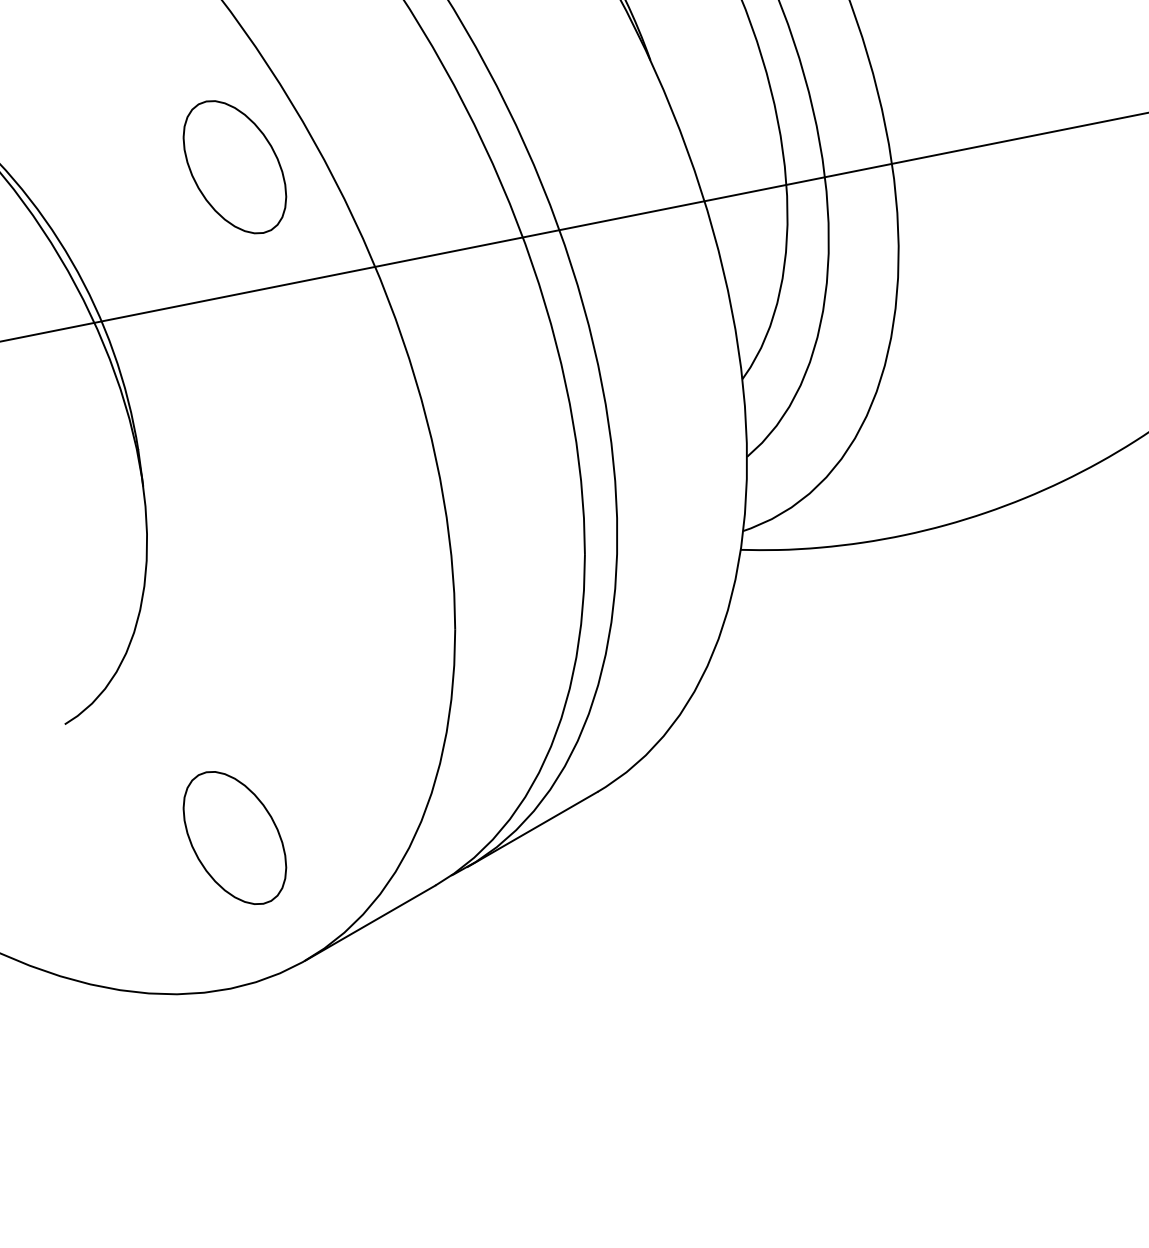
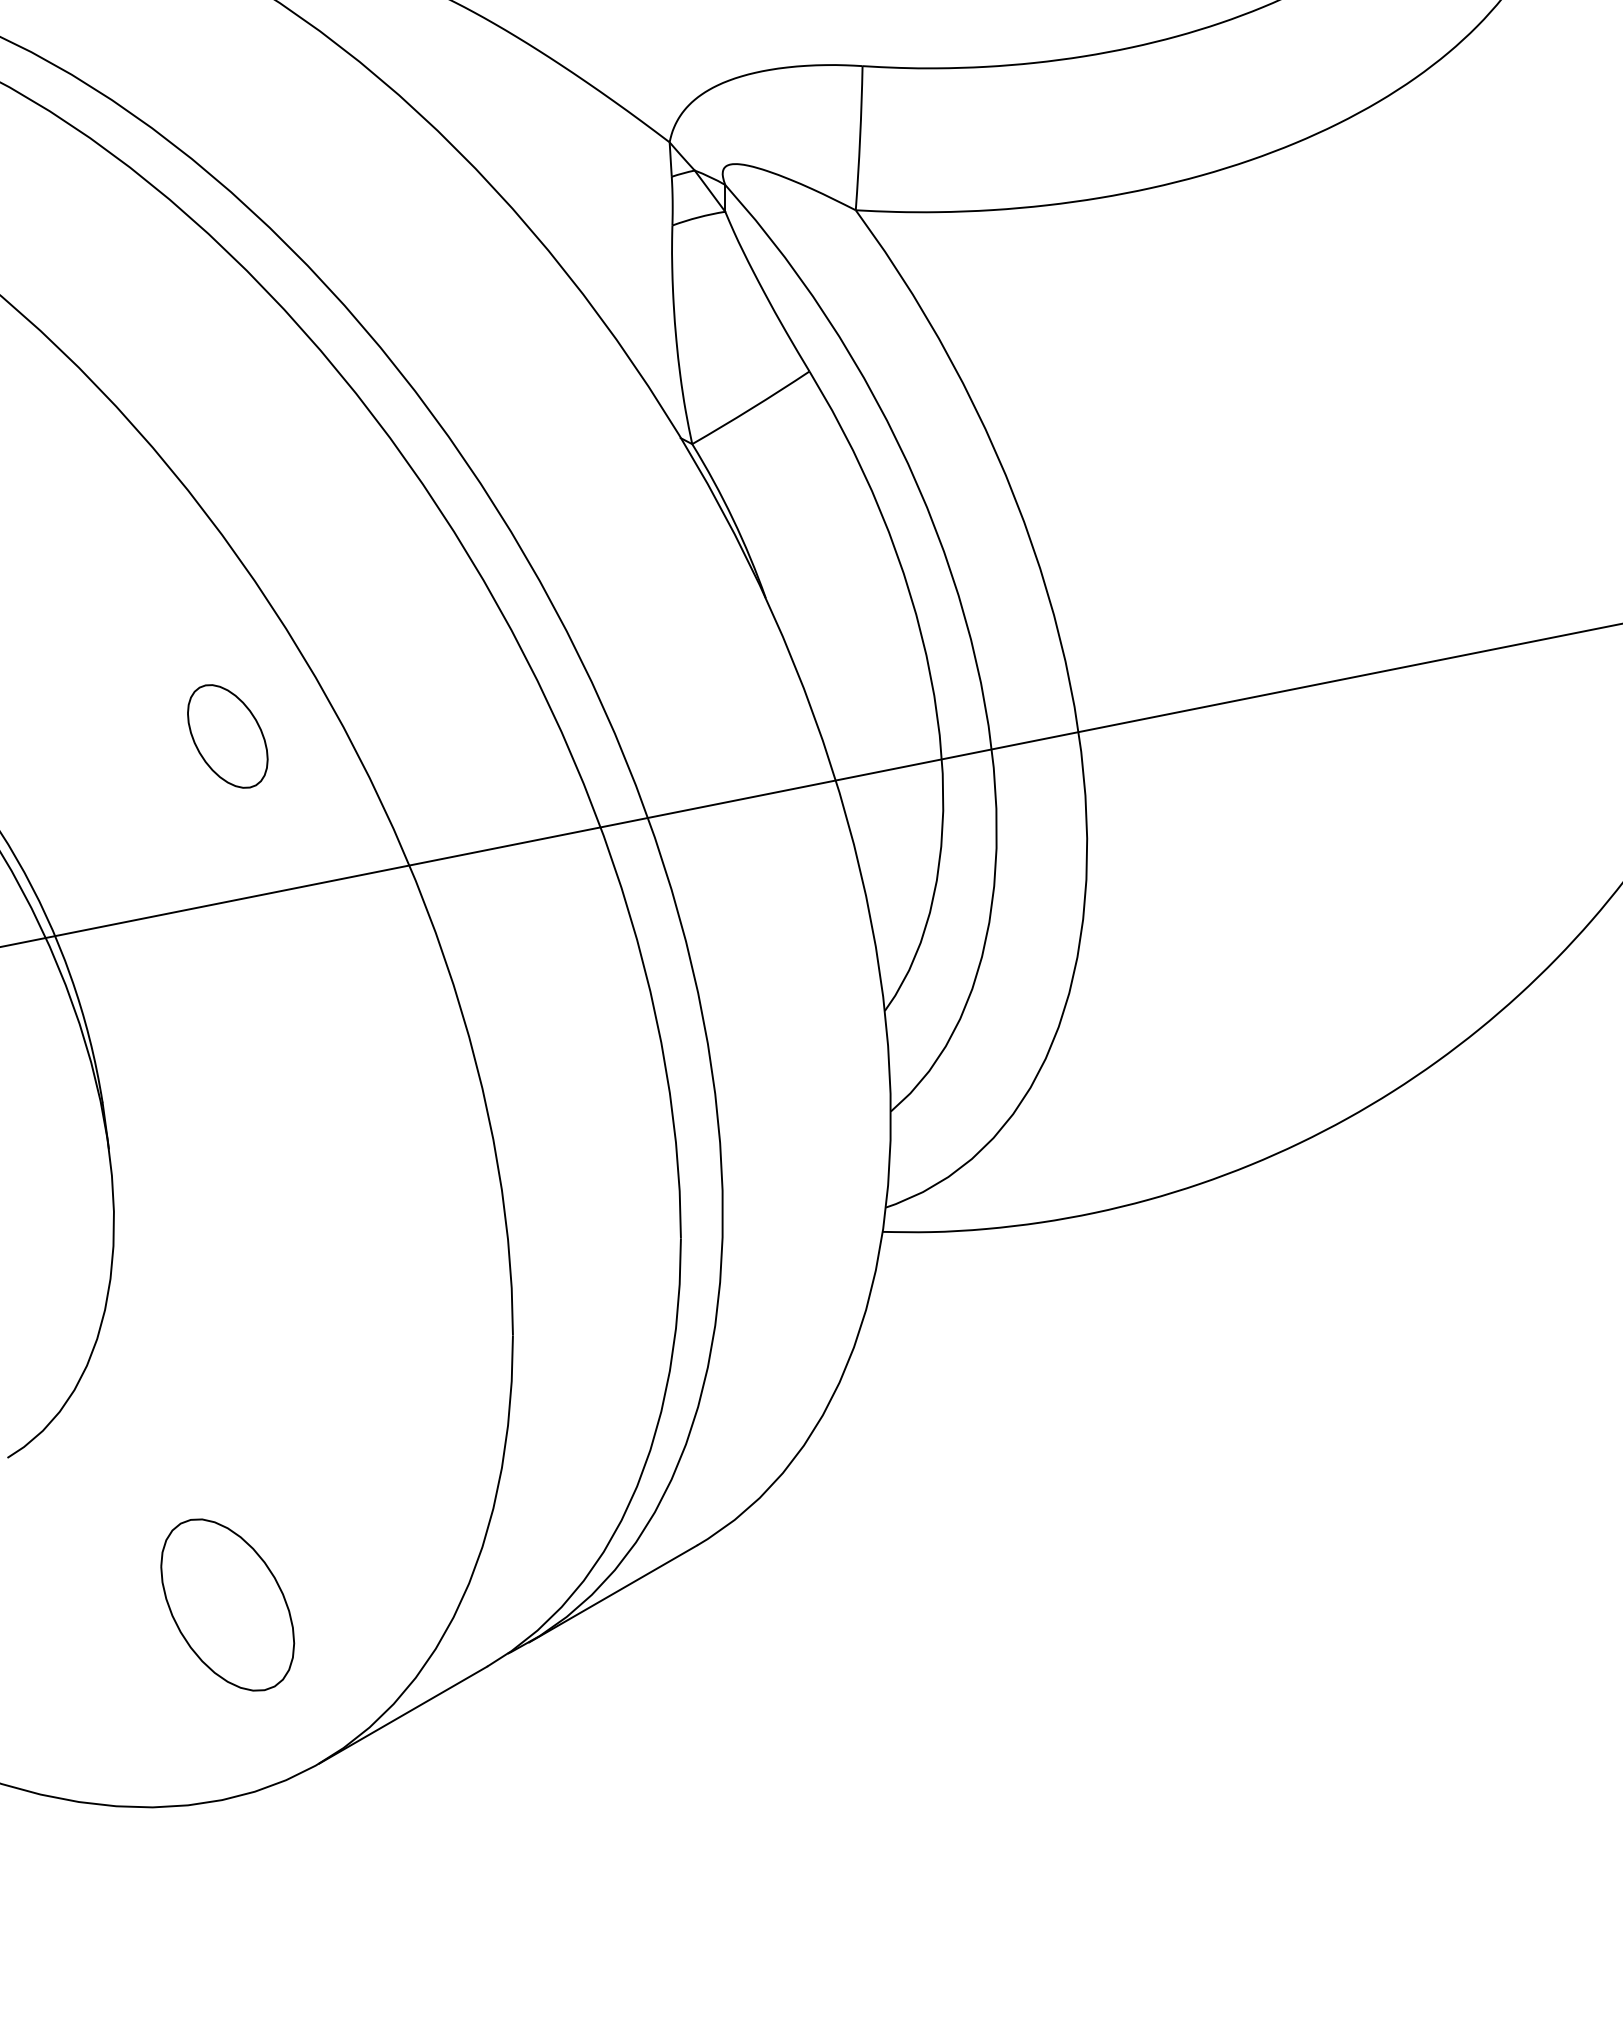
part: (234, 167) -> (227, 736), size x0.6

